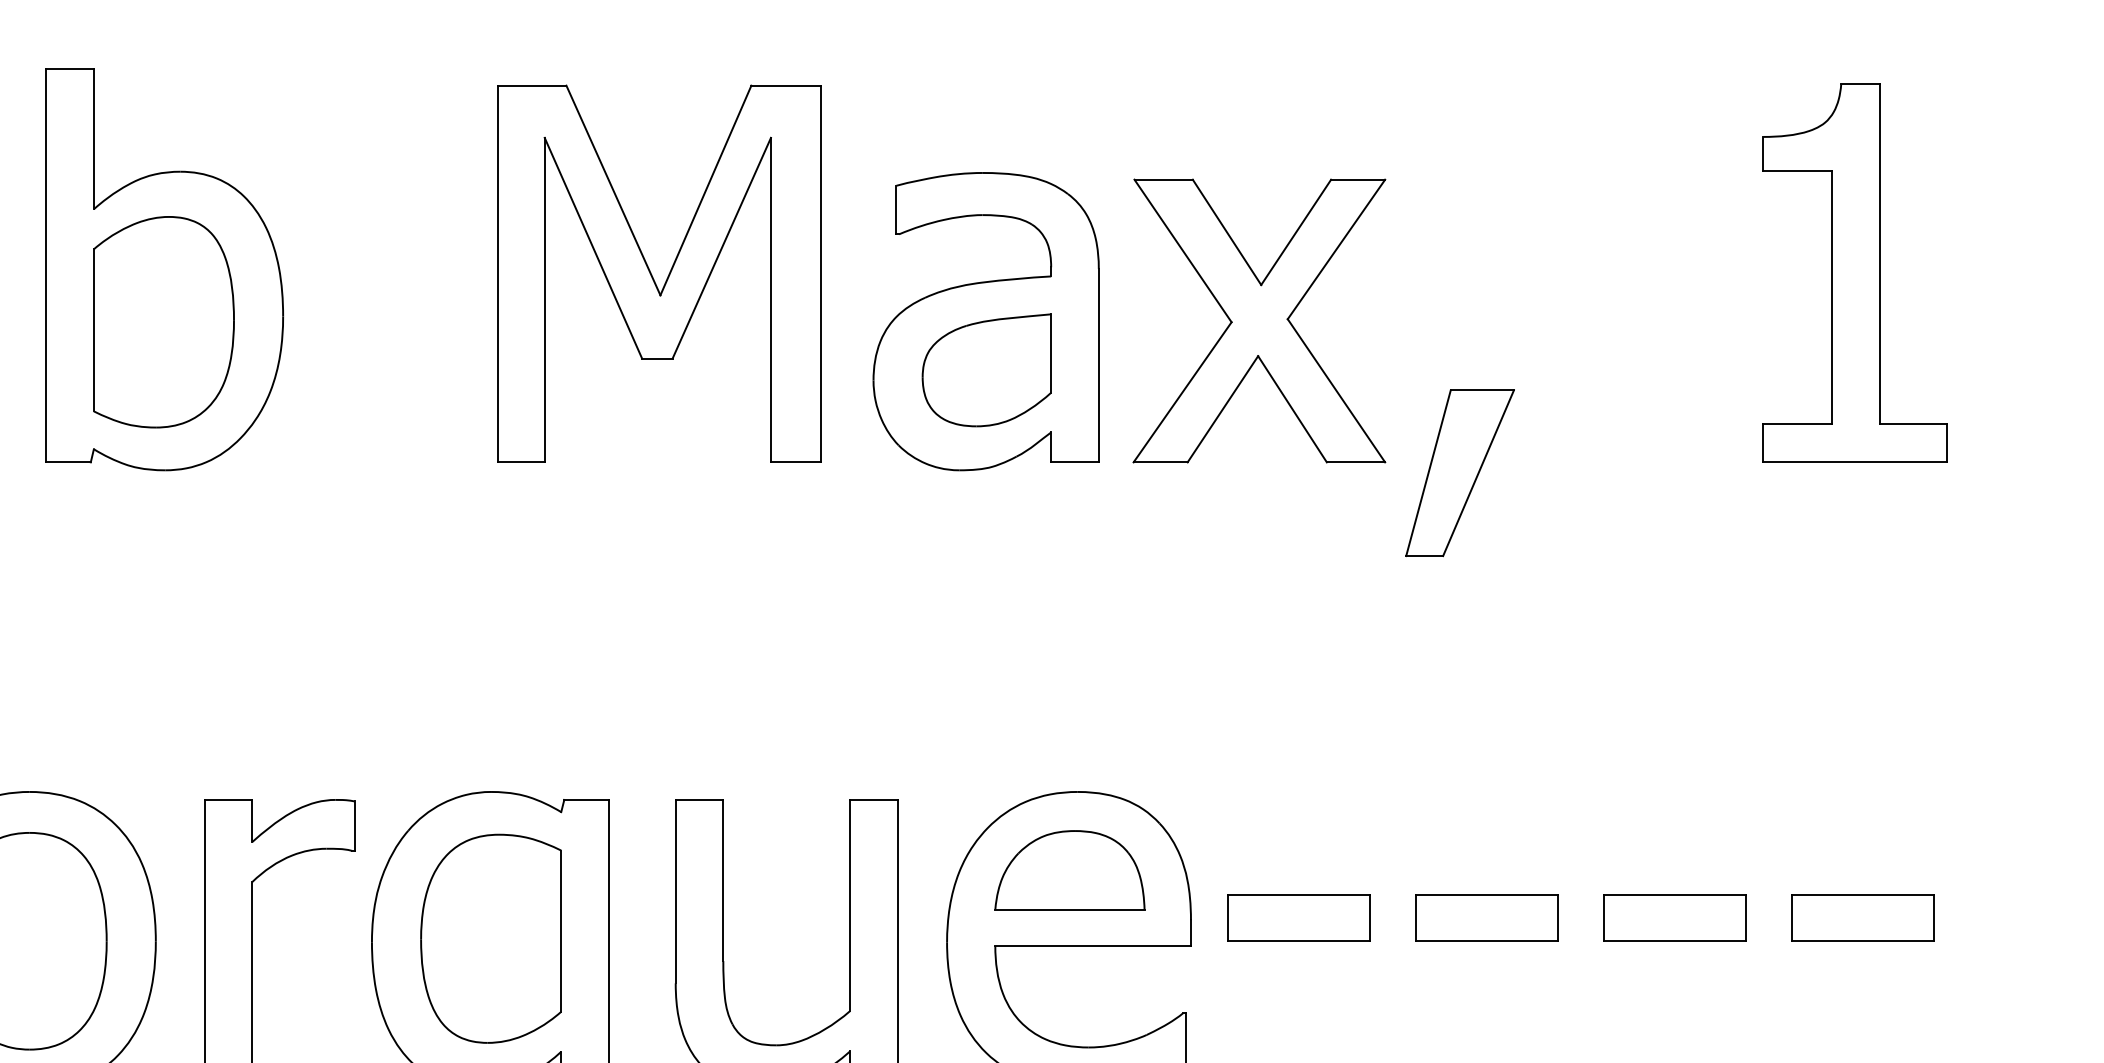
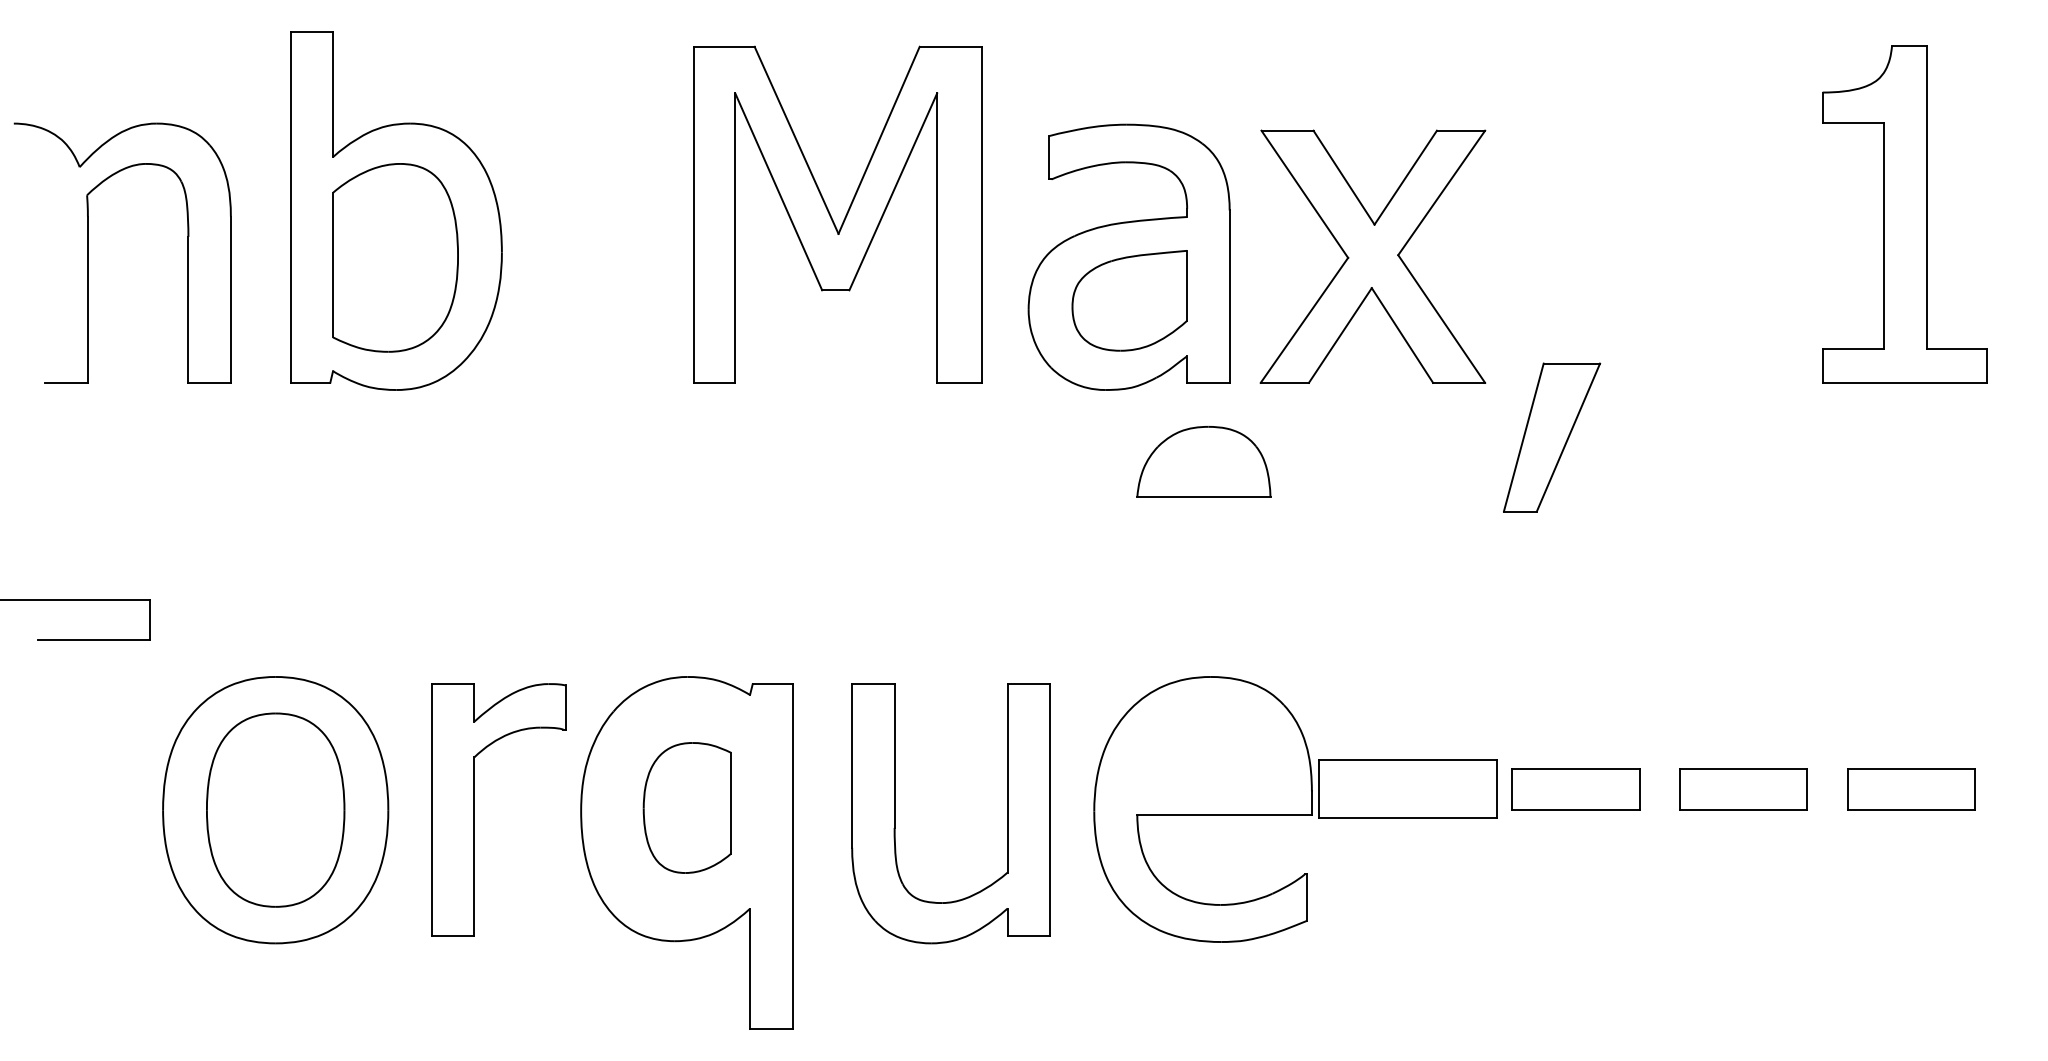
part: (1460, 473) -> (1552, 437), moved
part: (1069, 869) -> (1203, 461), moved
part: (1299, 918) -> (1408, 789), size x1.4
part: (491, 938) -> (687, 807), size x0.7

